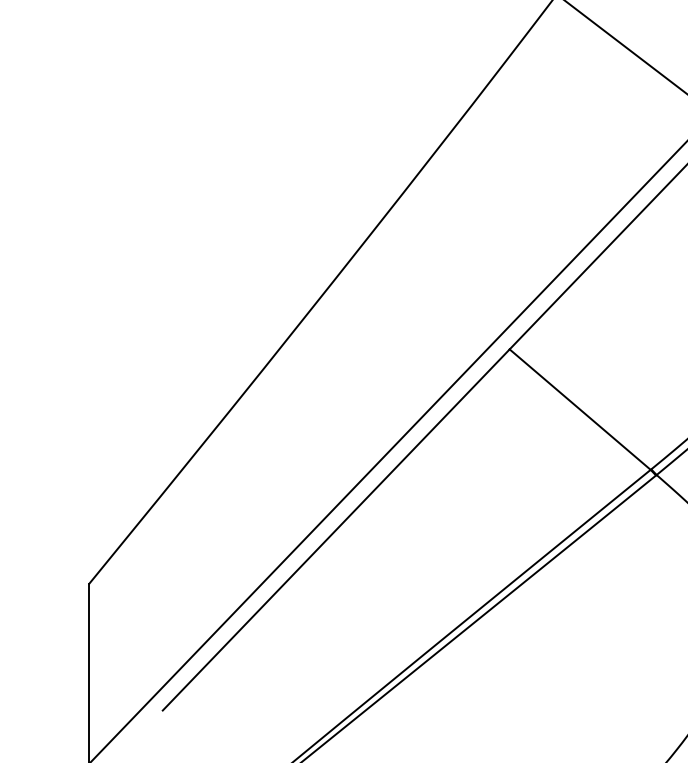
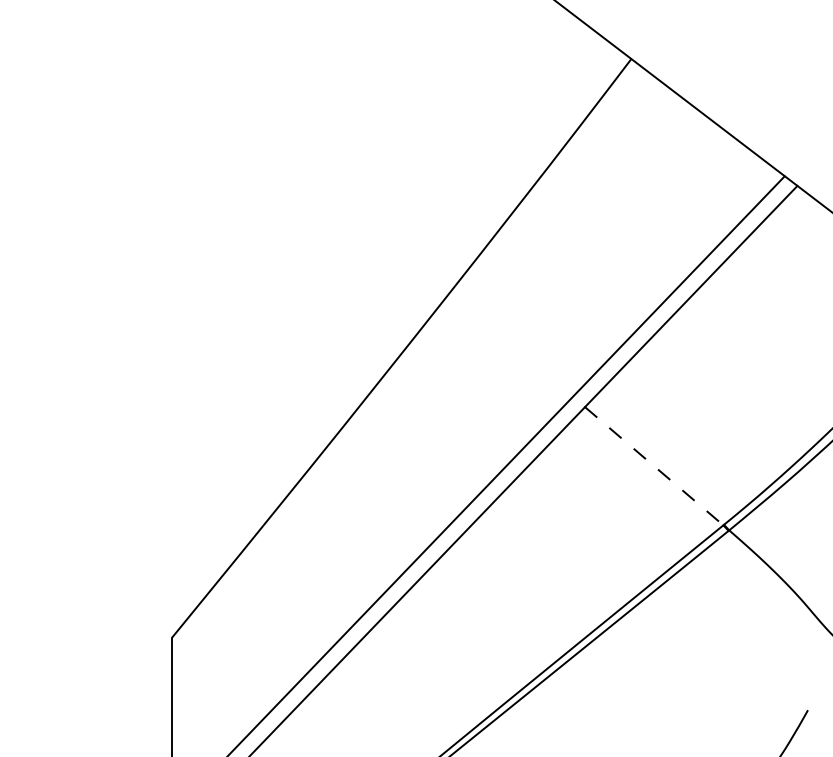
line: (580, 409) -> (654, 466), solid -> dashed

